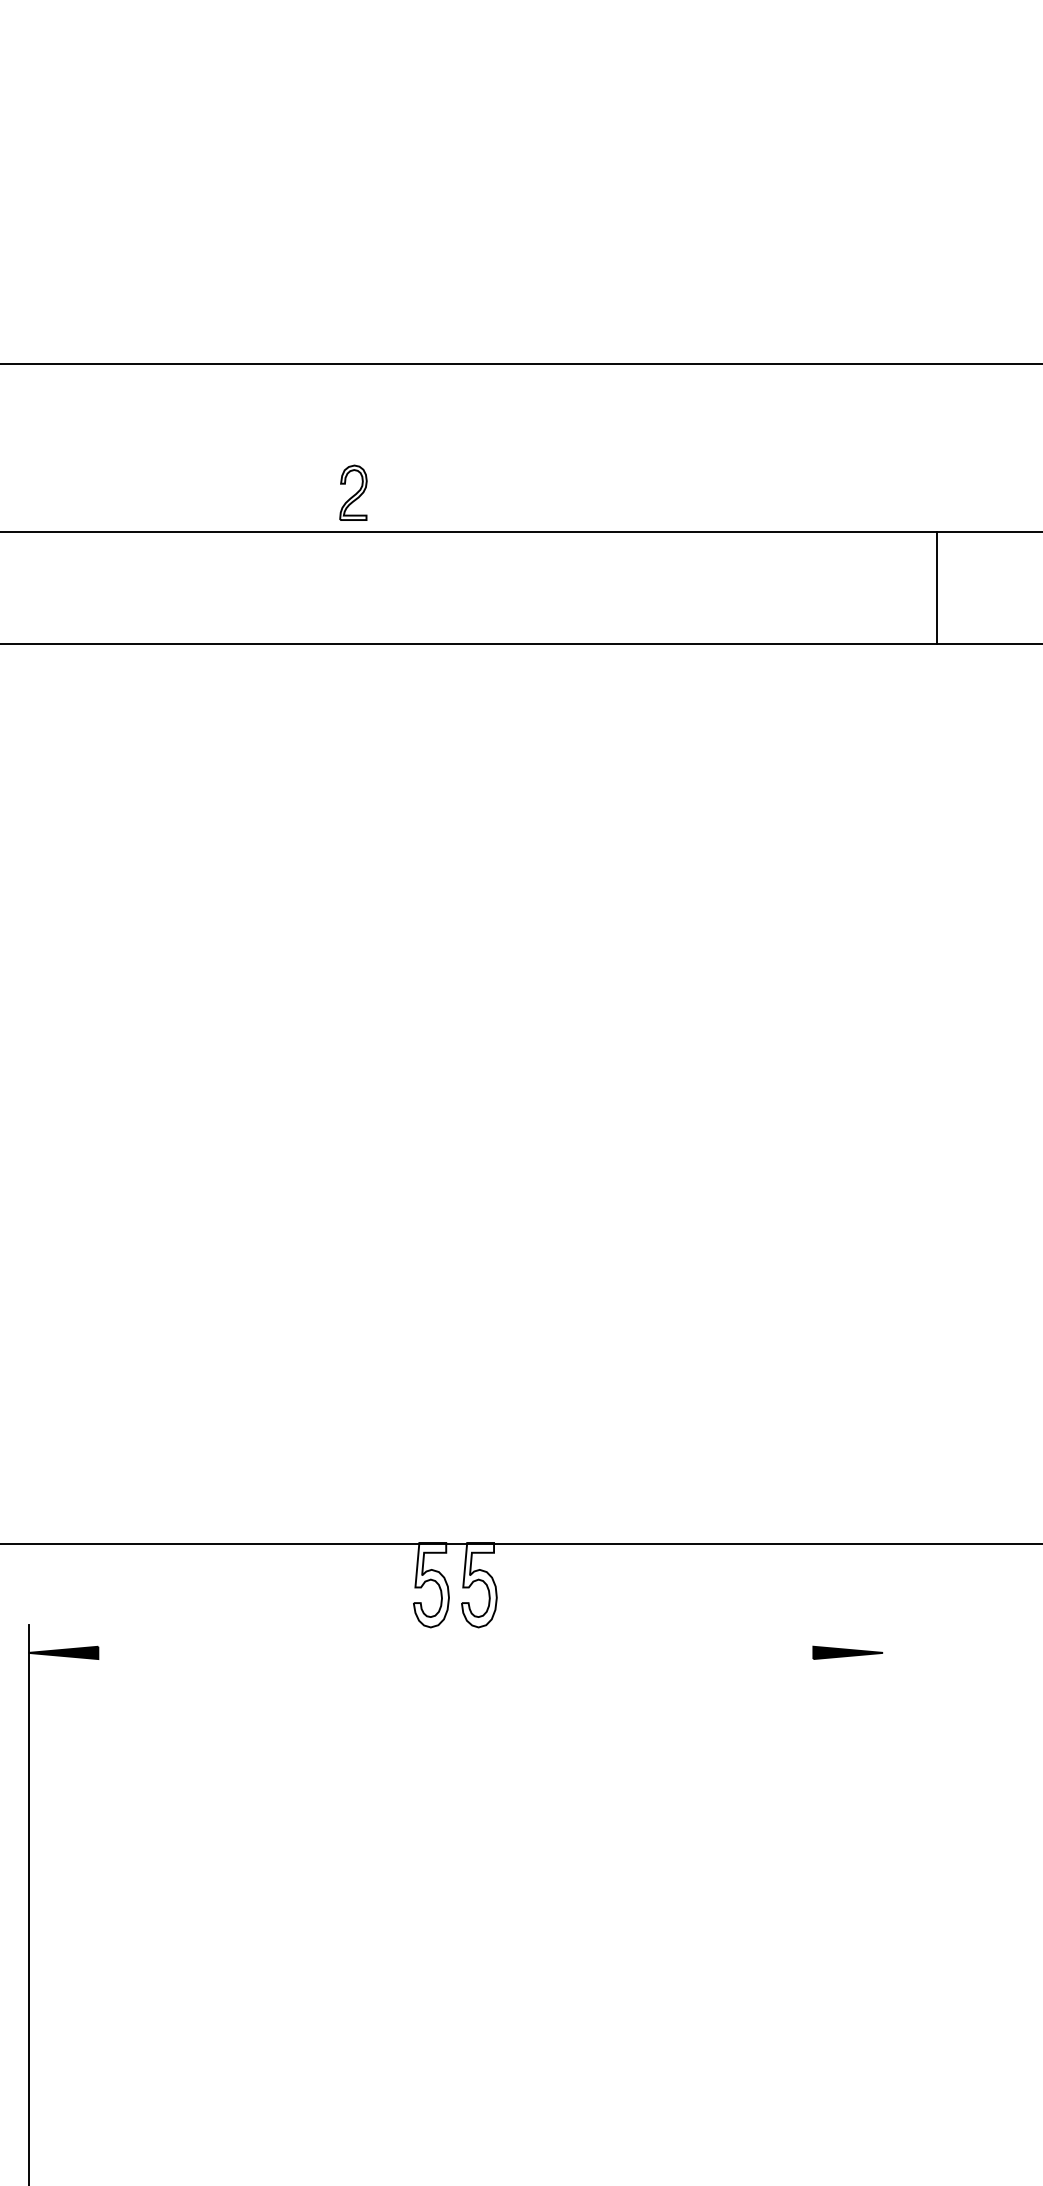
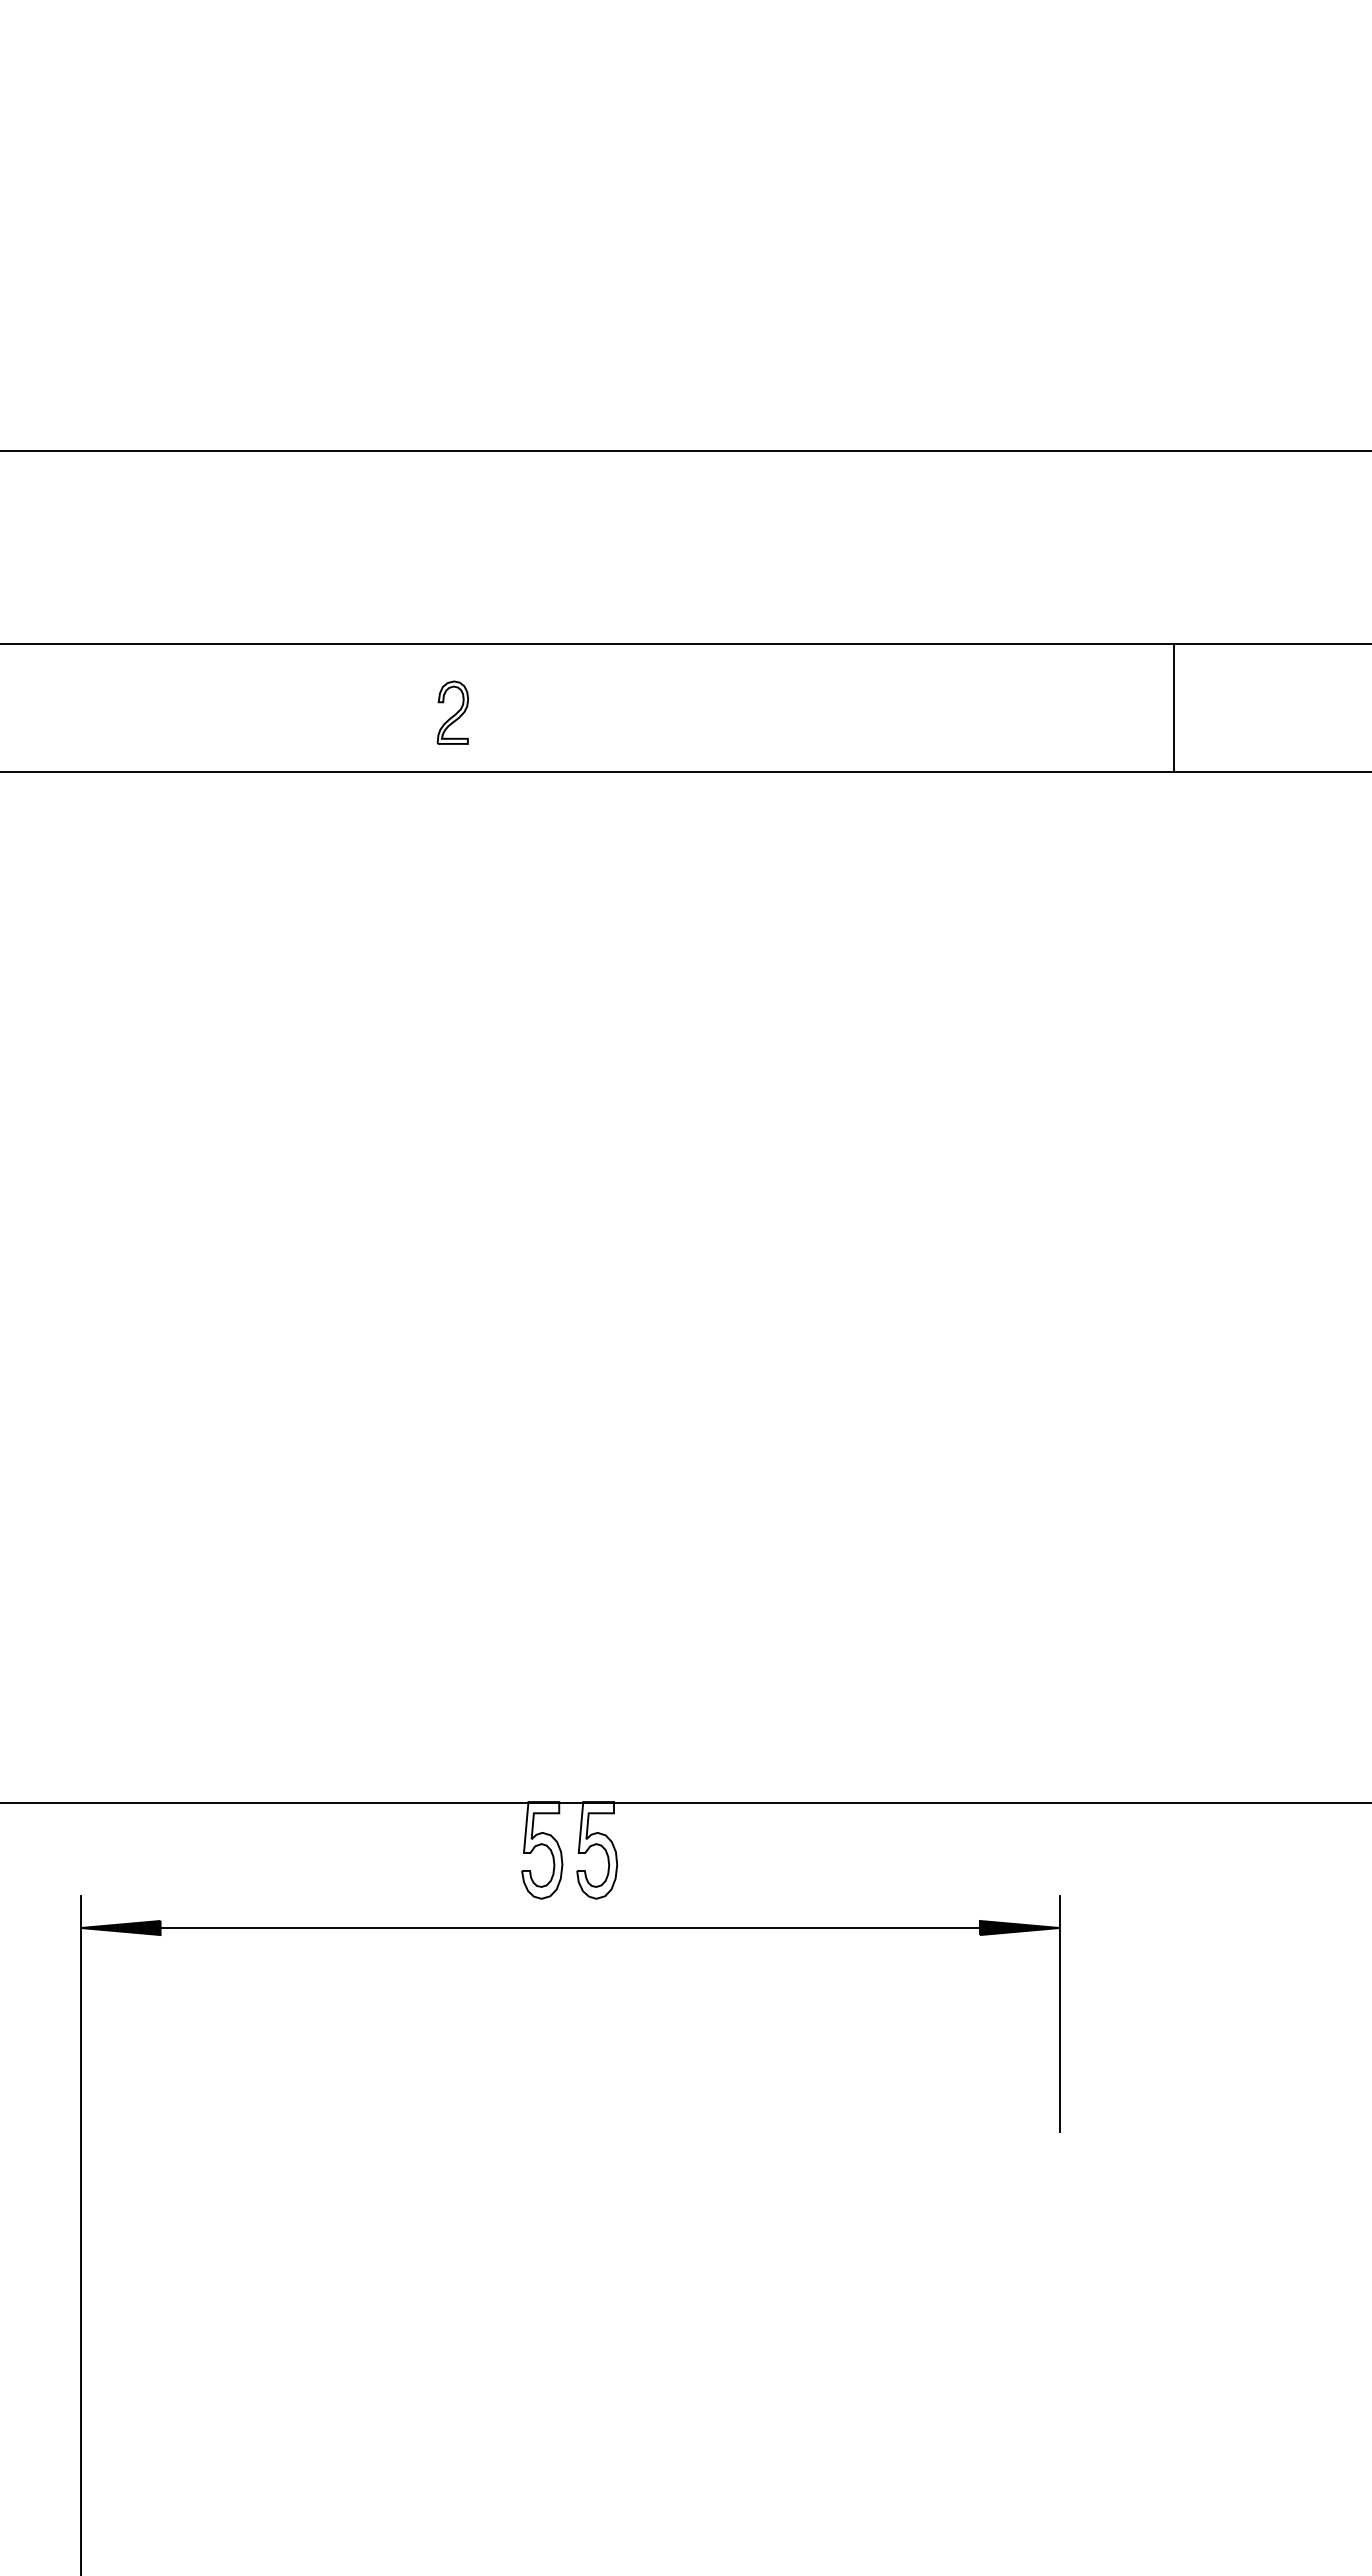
part: (353, 492) -> (452, 712), moved
line: (936, 587) -> (1174, 707), moved
line: (455, 1653) -> (569, 1928), added
line: (882, 1727) -> (1059, 2013), added

